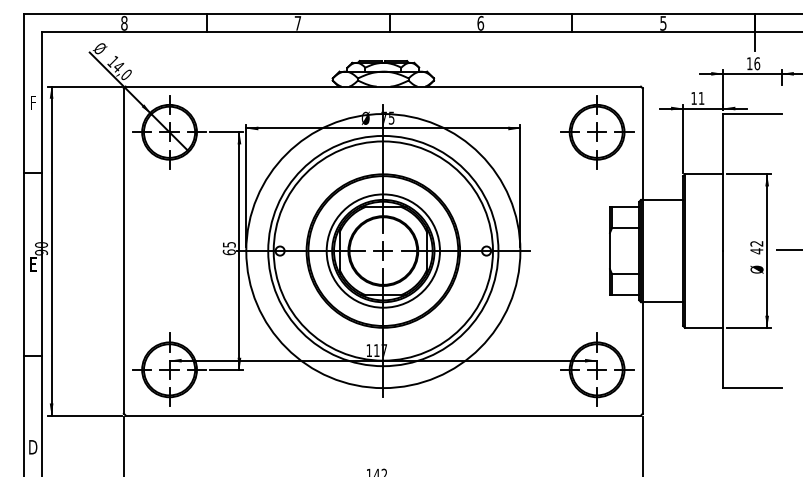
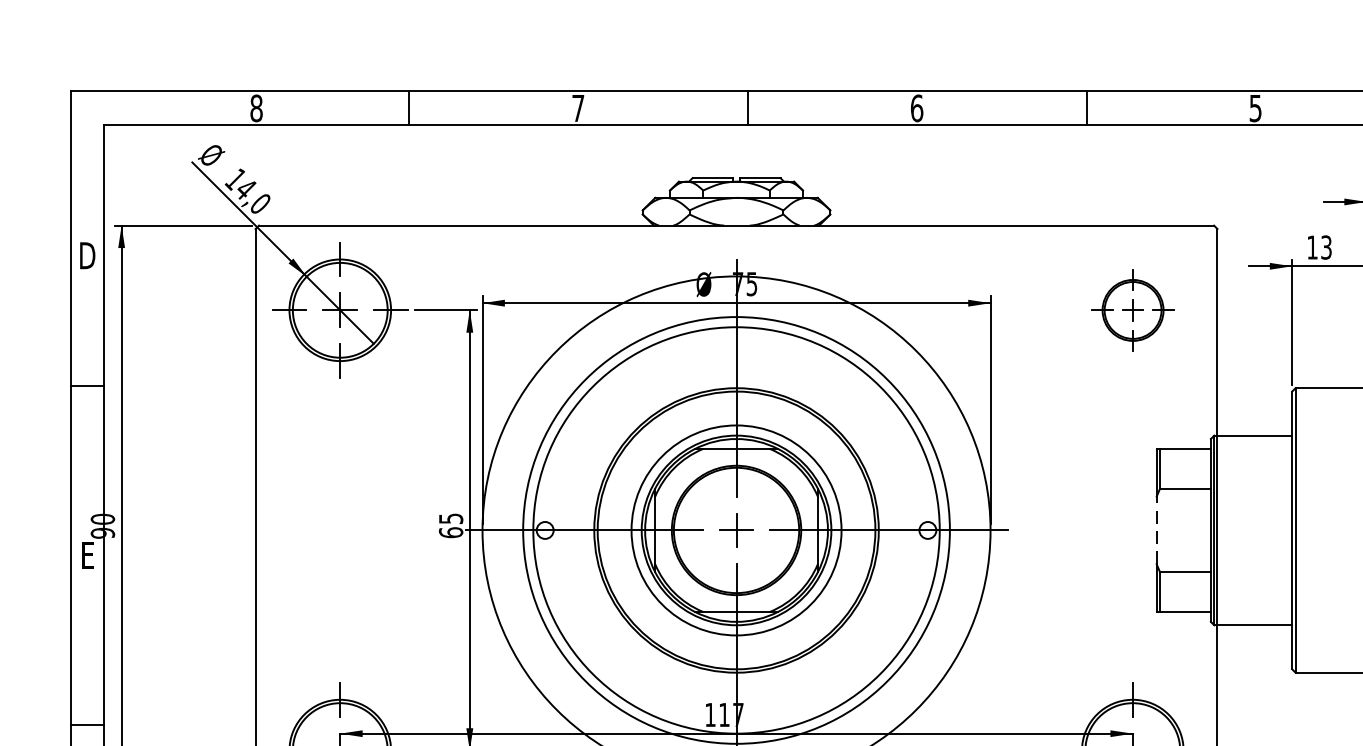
text: (701, 97) -> (1326, 245), 11 -> 13
text: (33, 102) -> (88, 255), F -> D
part: (597, 132) -> (1133, 310), size x0.6
line: (610, 250) -> (1157, 529), solid -> dashed

